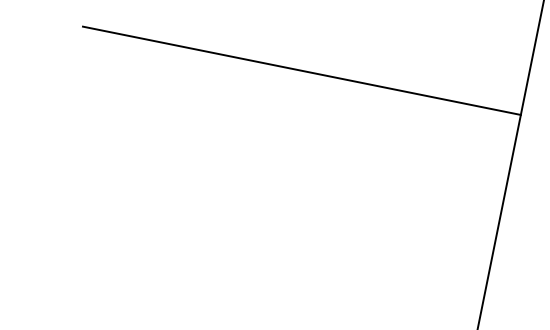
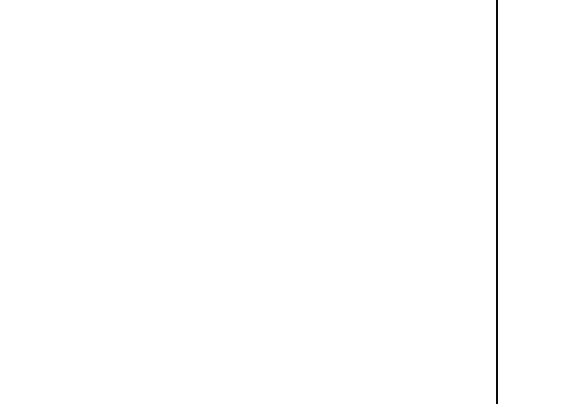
line: (301, 70) -> (273, 104), removed

